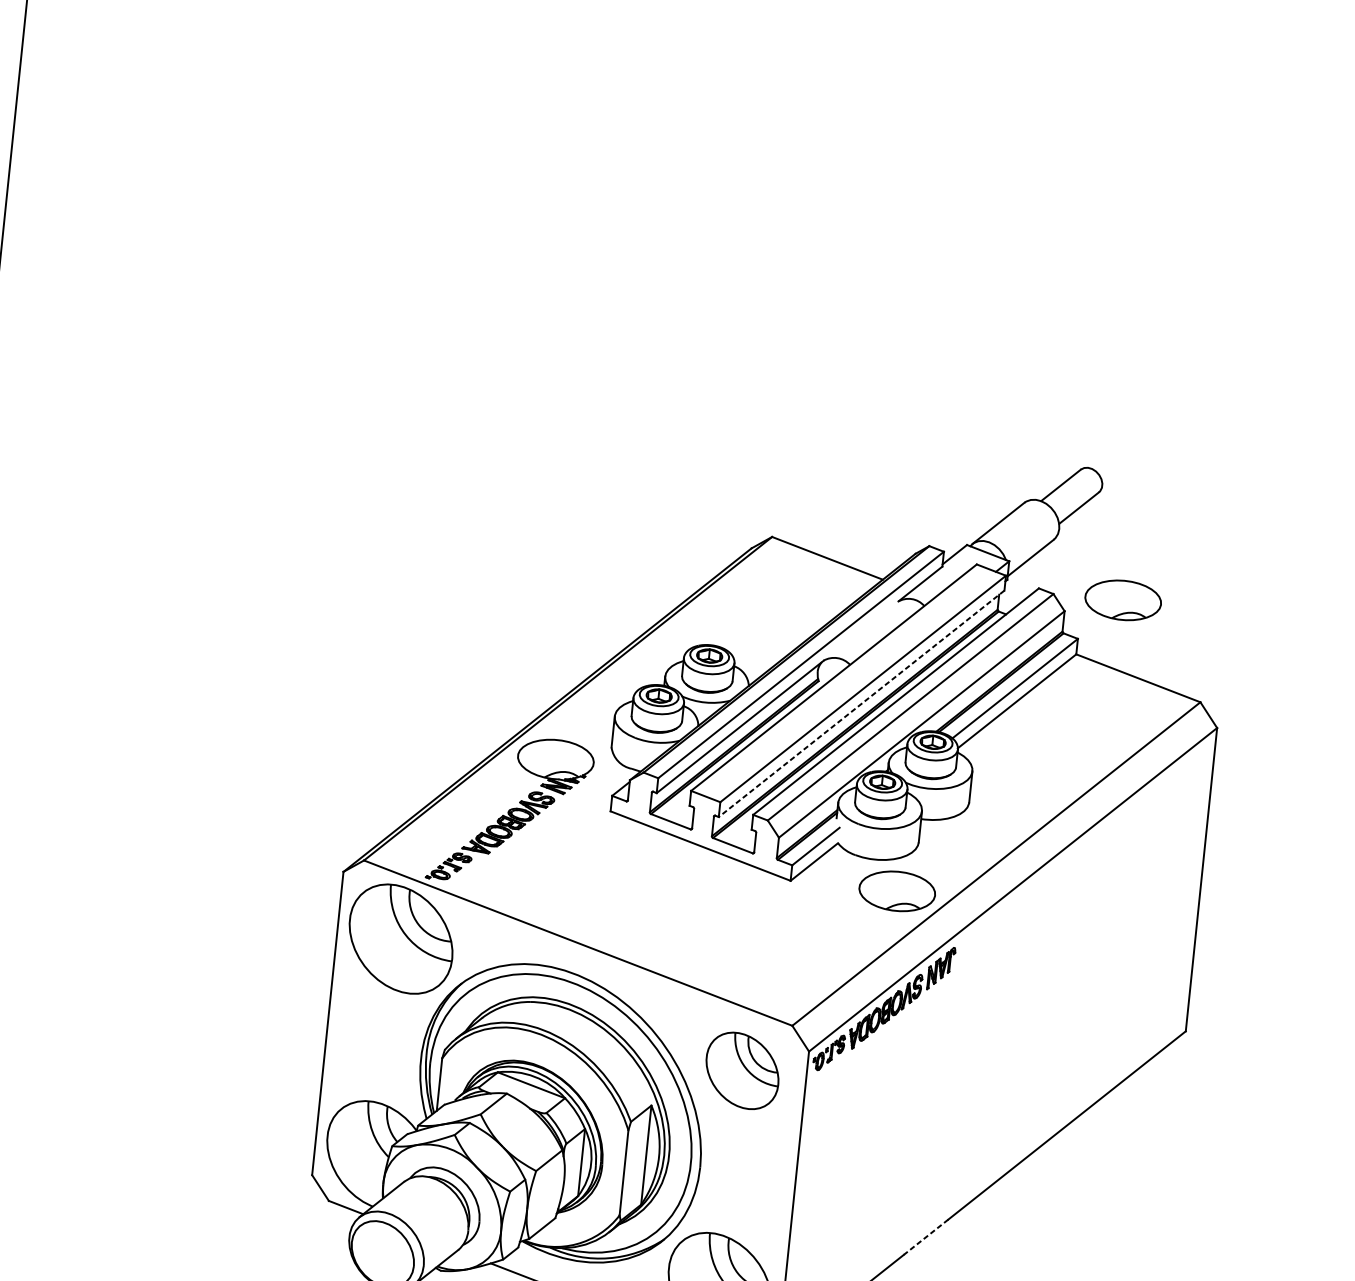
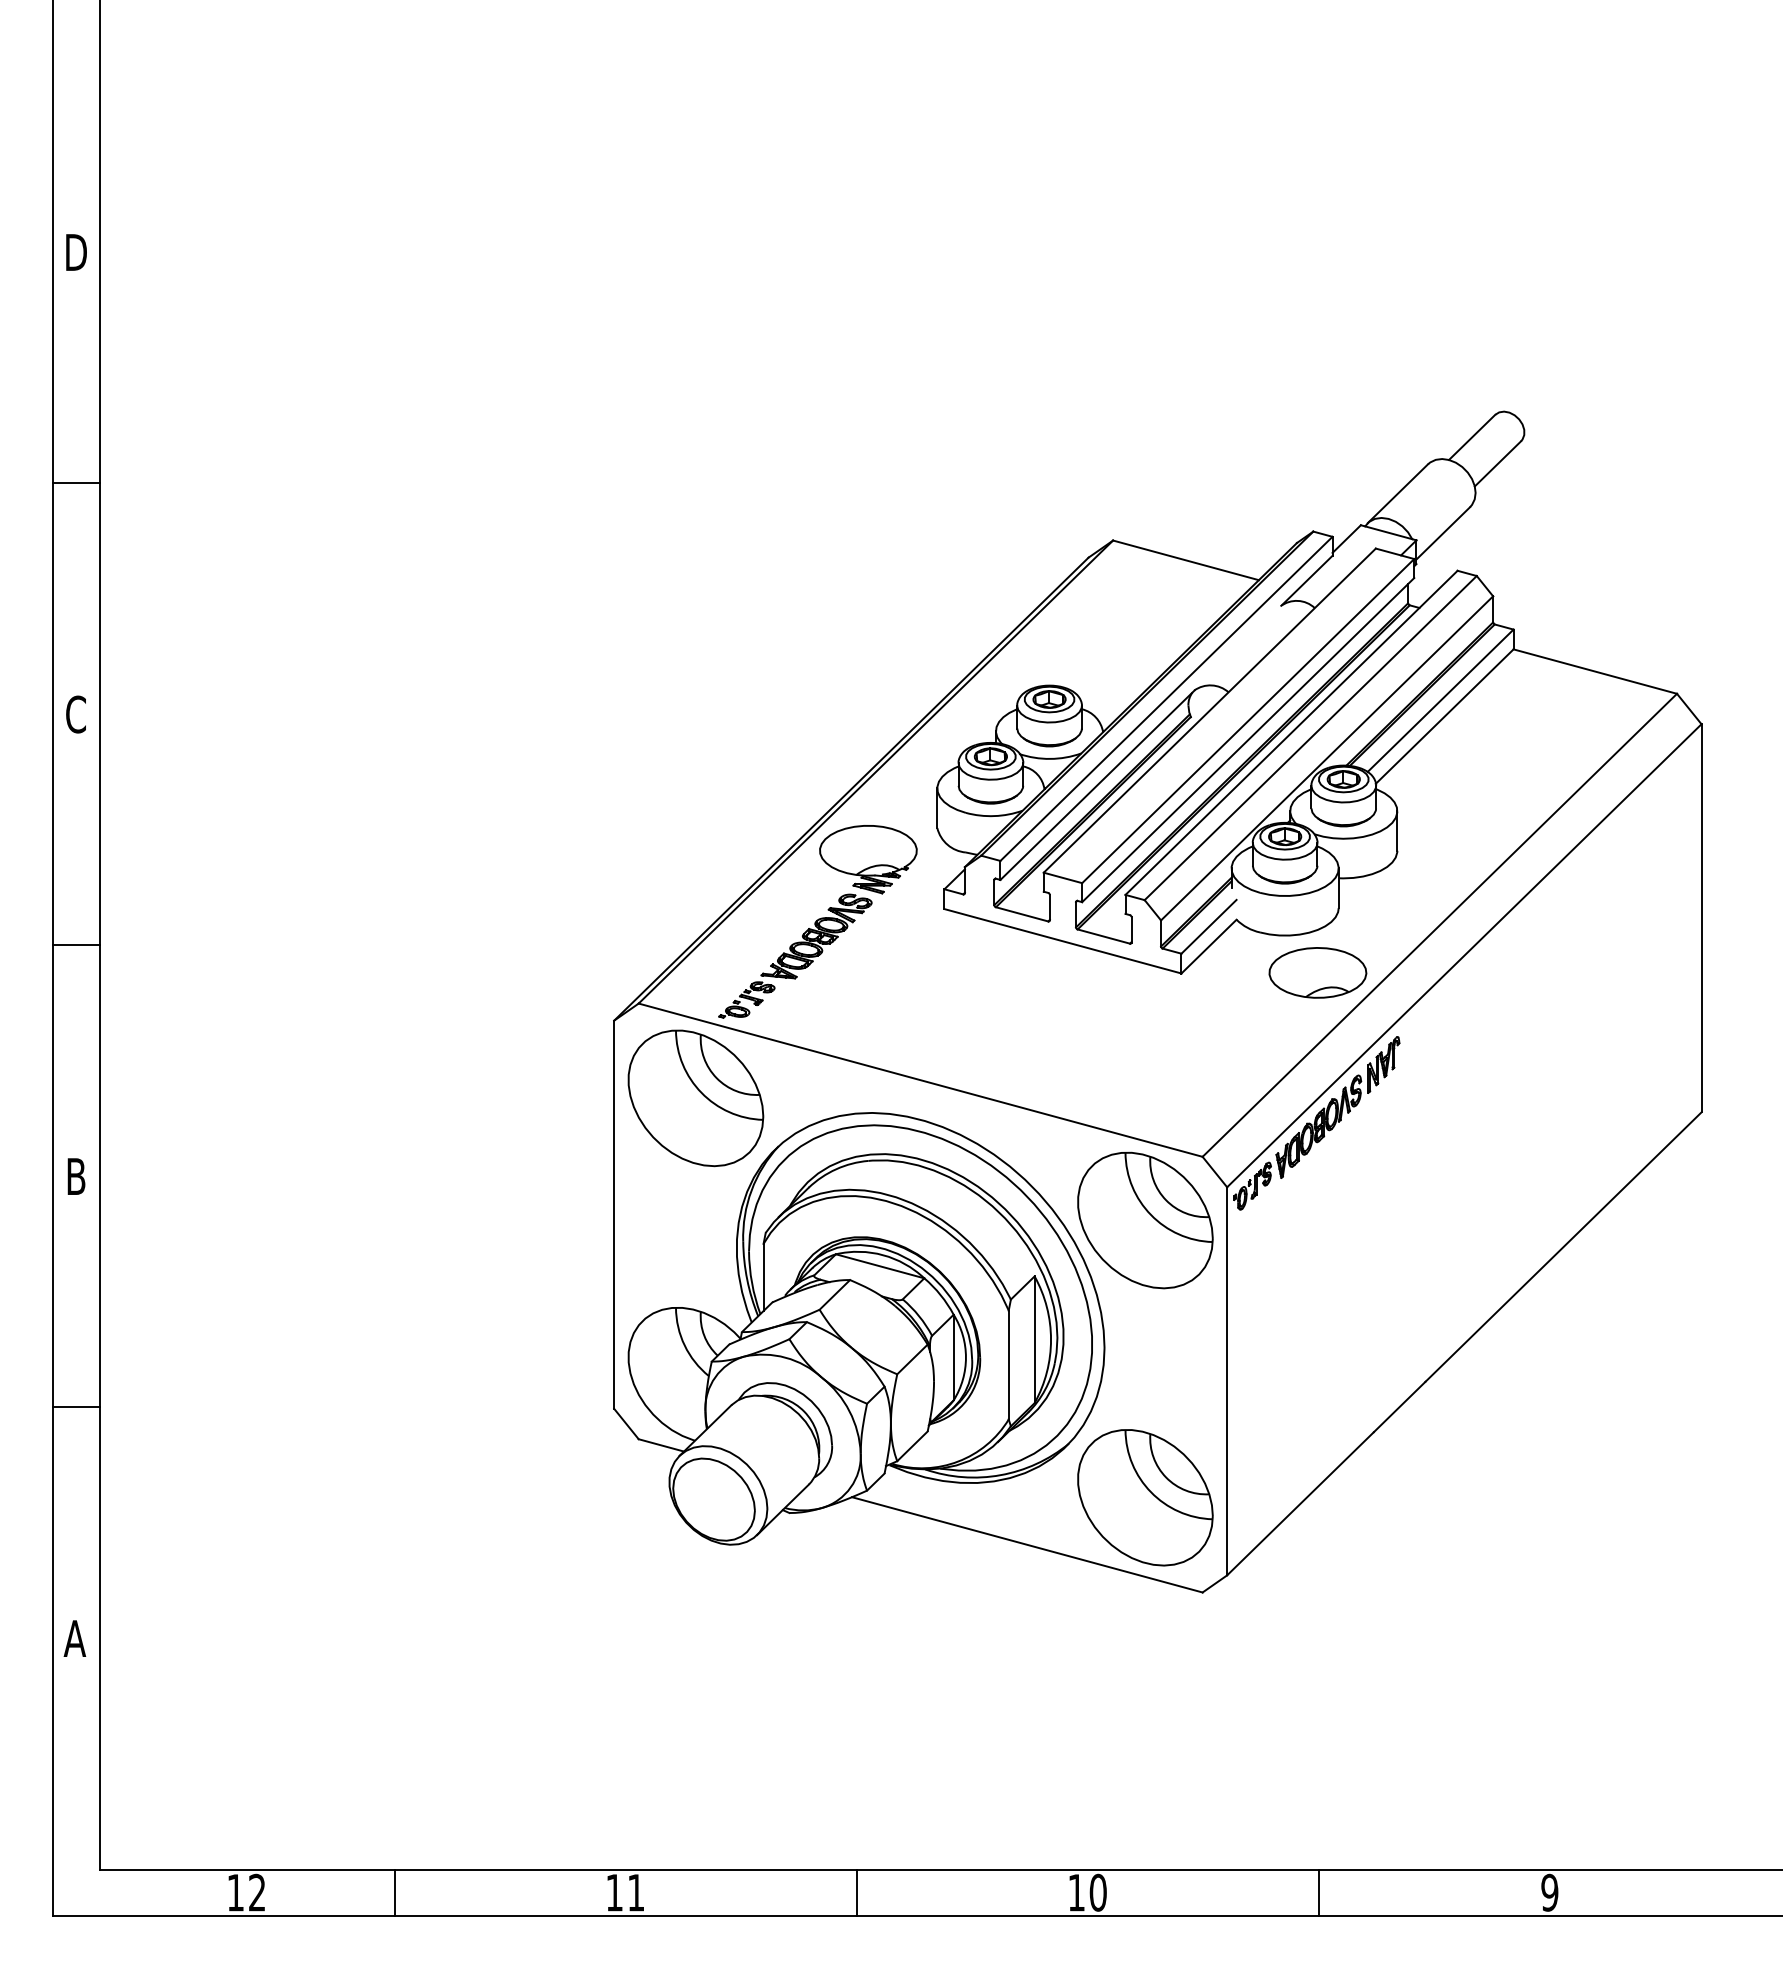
part: (1122, 600) -> (1565, 574), removed
line: (861, 704) -> (1247, 740), dashed -> solid
part: (742, 1070) -> (1145, 1220), size x1.43
line: (925, 1237) -> (1399, 1407), dashed -> solid

